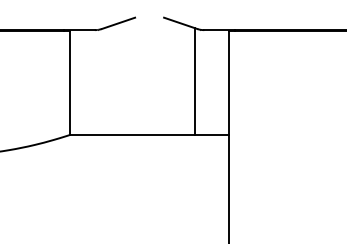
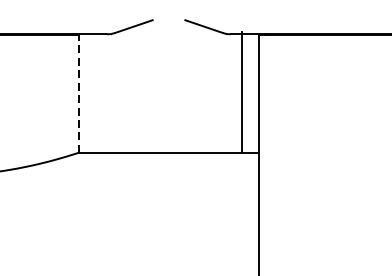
line: (194, 81) -> (241, 92), moved
line: (69, 82) -> (78, 93), solid -> dashed

